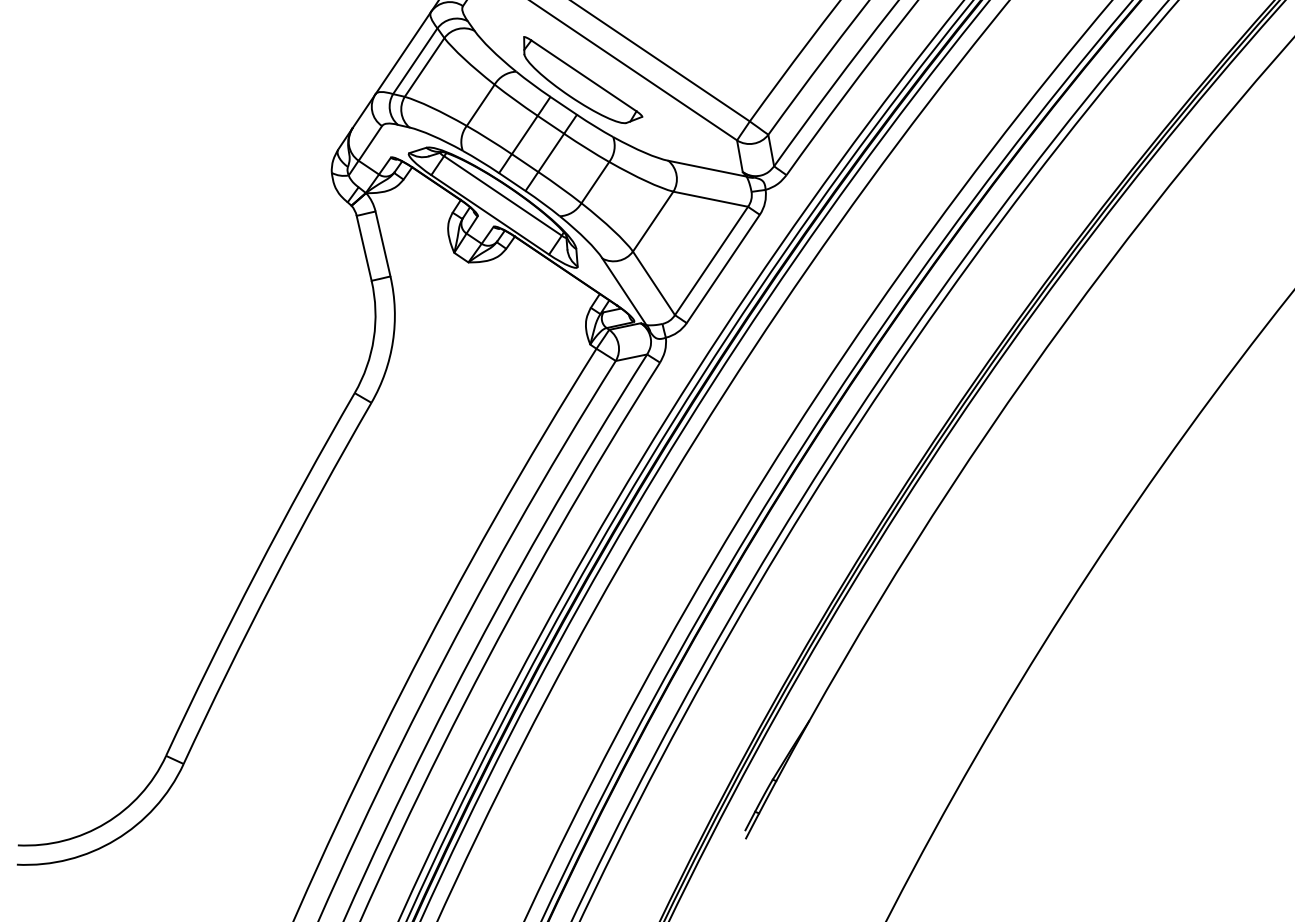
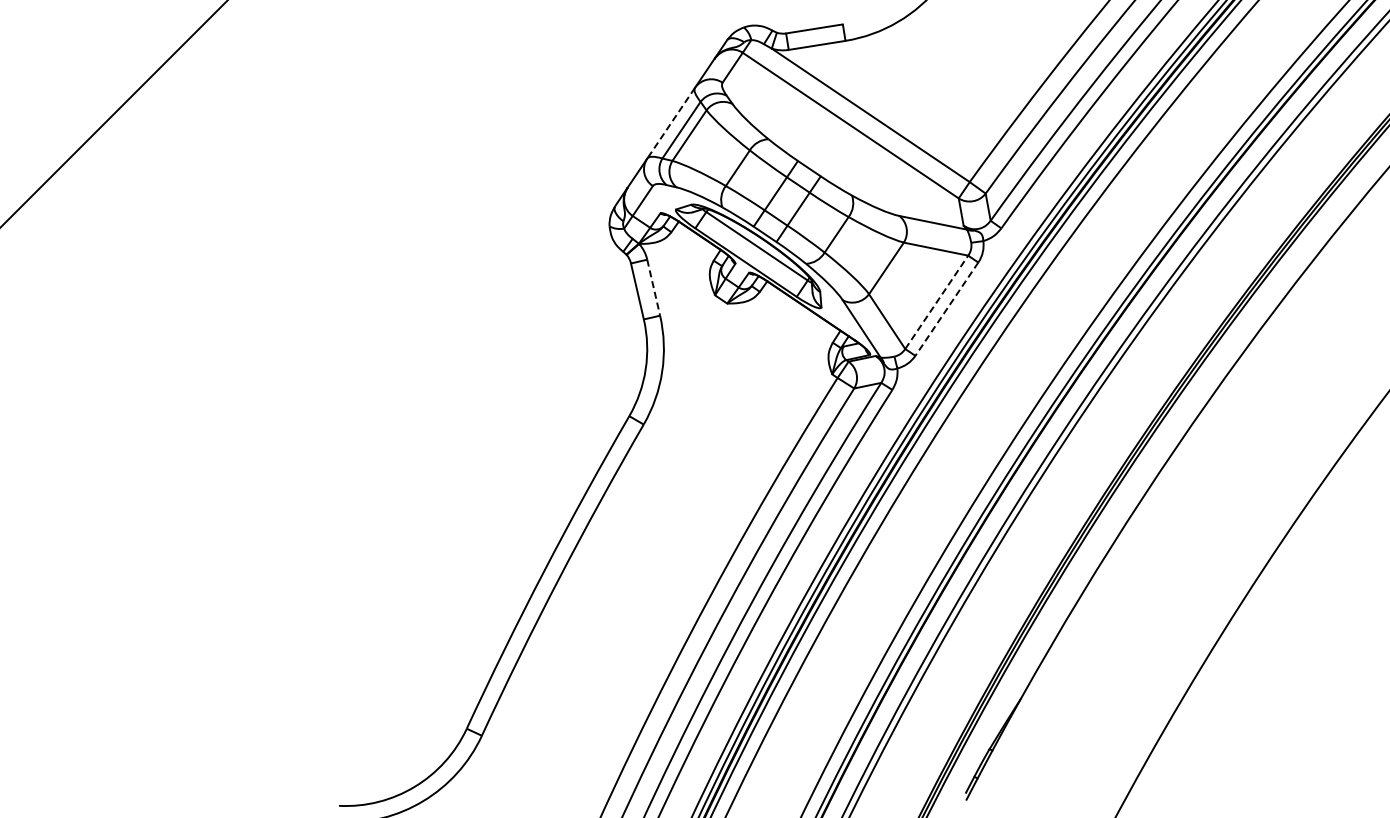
line: (403, 53) -> (671, 123), solid -> dashed
part: (583, 80) -> (826, 146), removed
line: (382, 243) -> (653, 287), solid -> dashed
line: (712, 260) -> (937, 301), solid -> dashed
line: (722, 269) -> (946, 309), solid -> dashed

